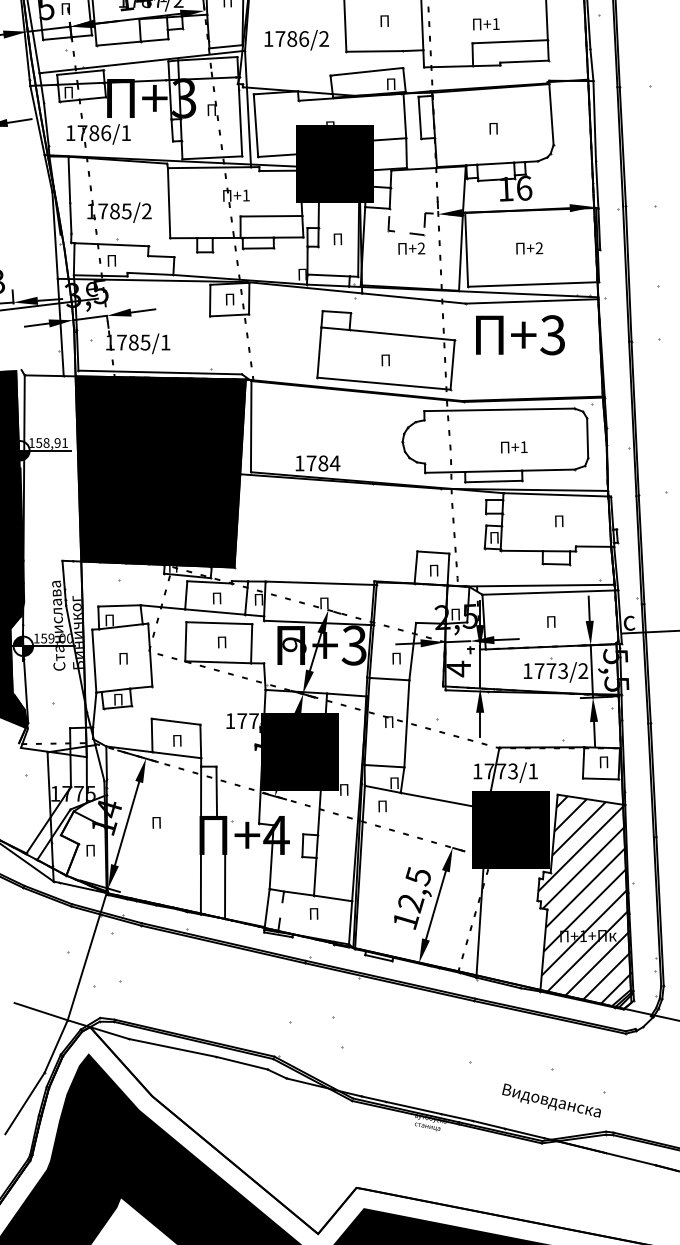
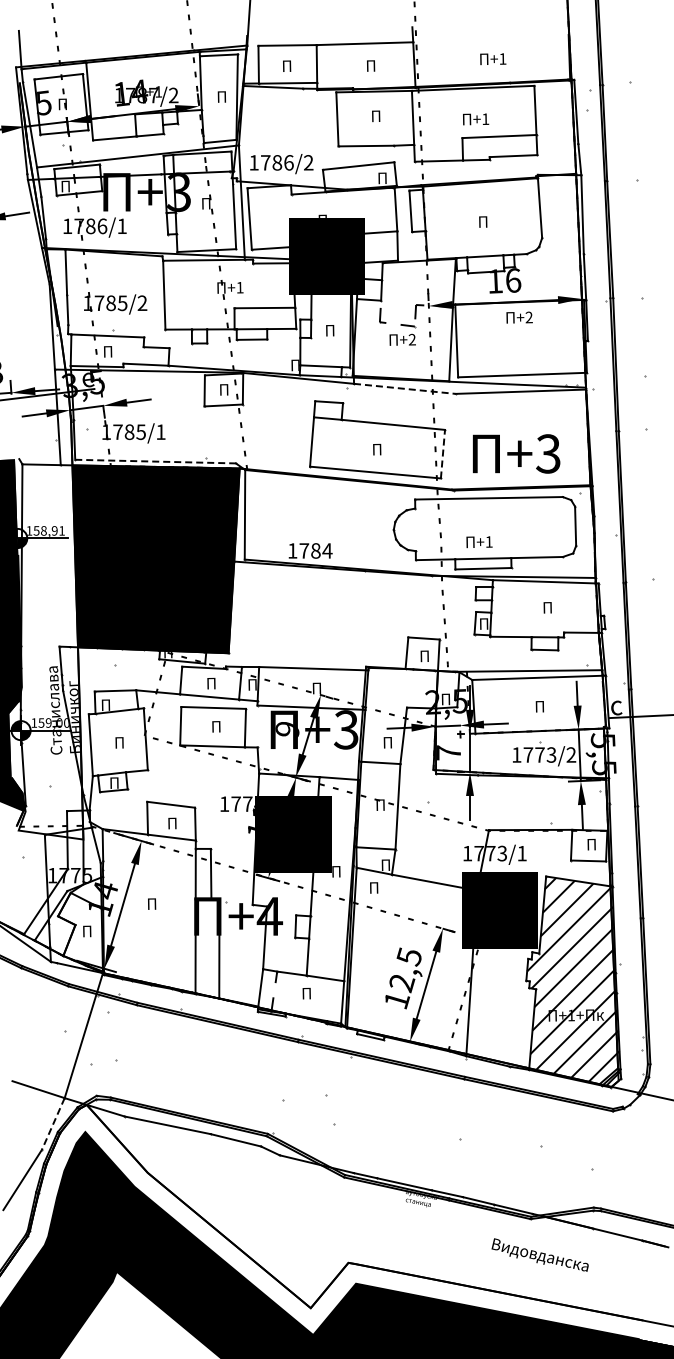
text: (296, 40) -> (281, 164), moved
text: (529, 248) -> (519, 317), moved
line: (414, 298) -> (405, 388), solid -> dashed
text: (520, 334) -> (516, 453), moved
line: (453, 364) -> (443, 453), solid -> dashed
line: (161, 372) -> (156, 461), solid -> dashed
text: (514, 447) -> (479, 542), moved
text: (458, 668) -> (448, 752), 4 -> 7
line: (56, 1047) -> (53, 1124), solid -> dashed
text: (550, 1100) -> (539, 1254), moved

